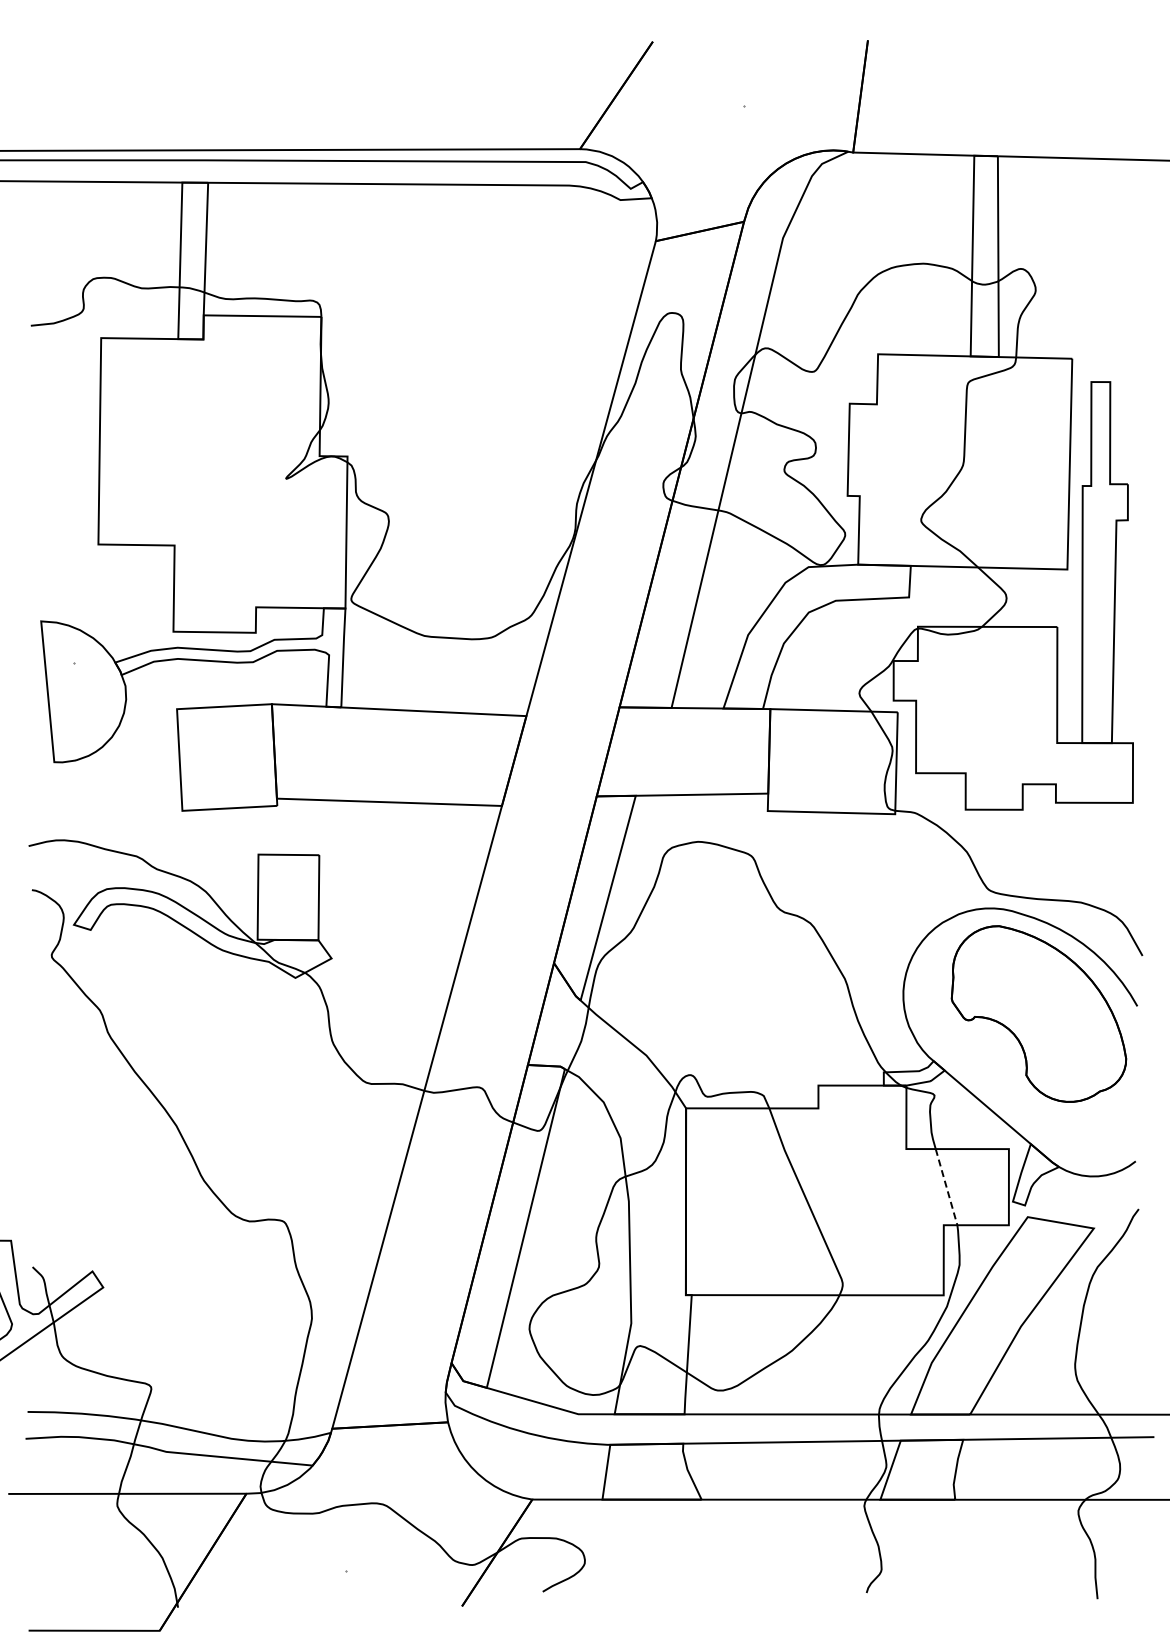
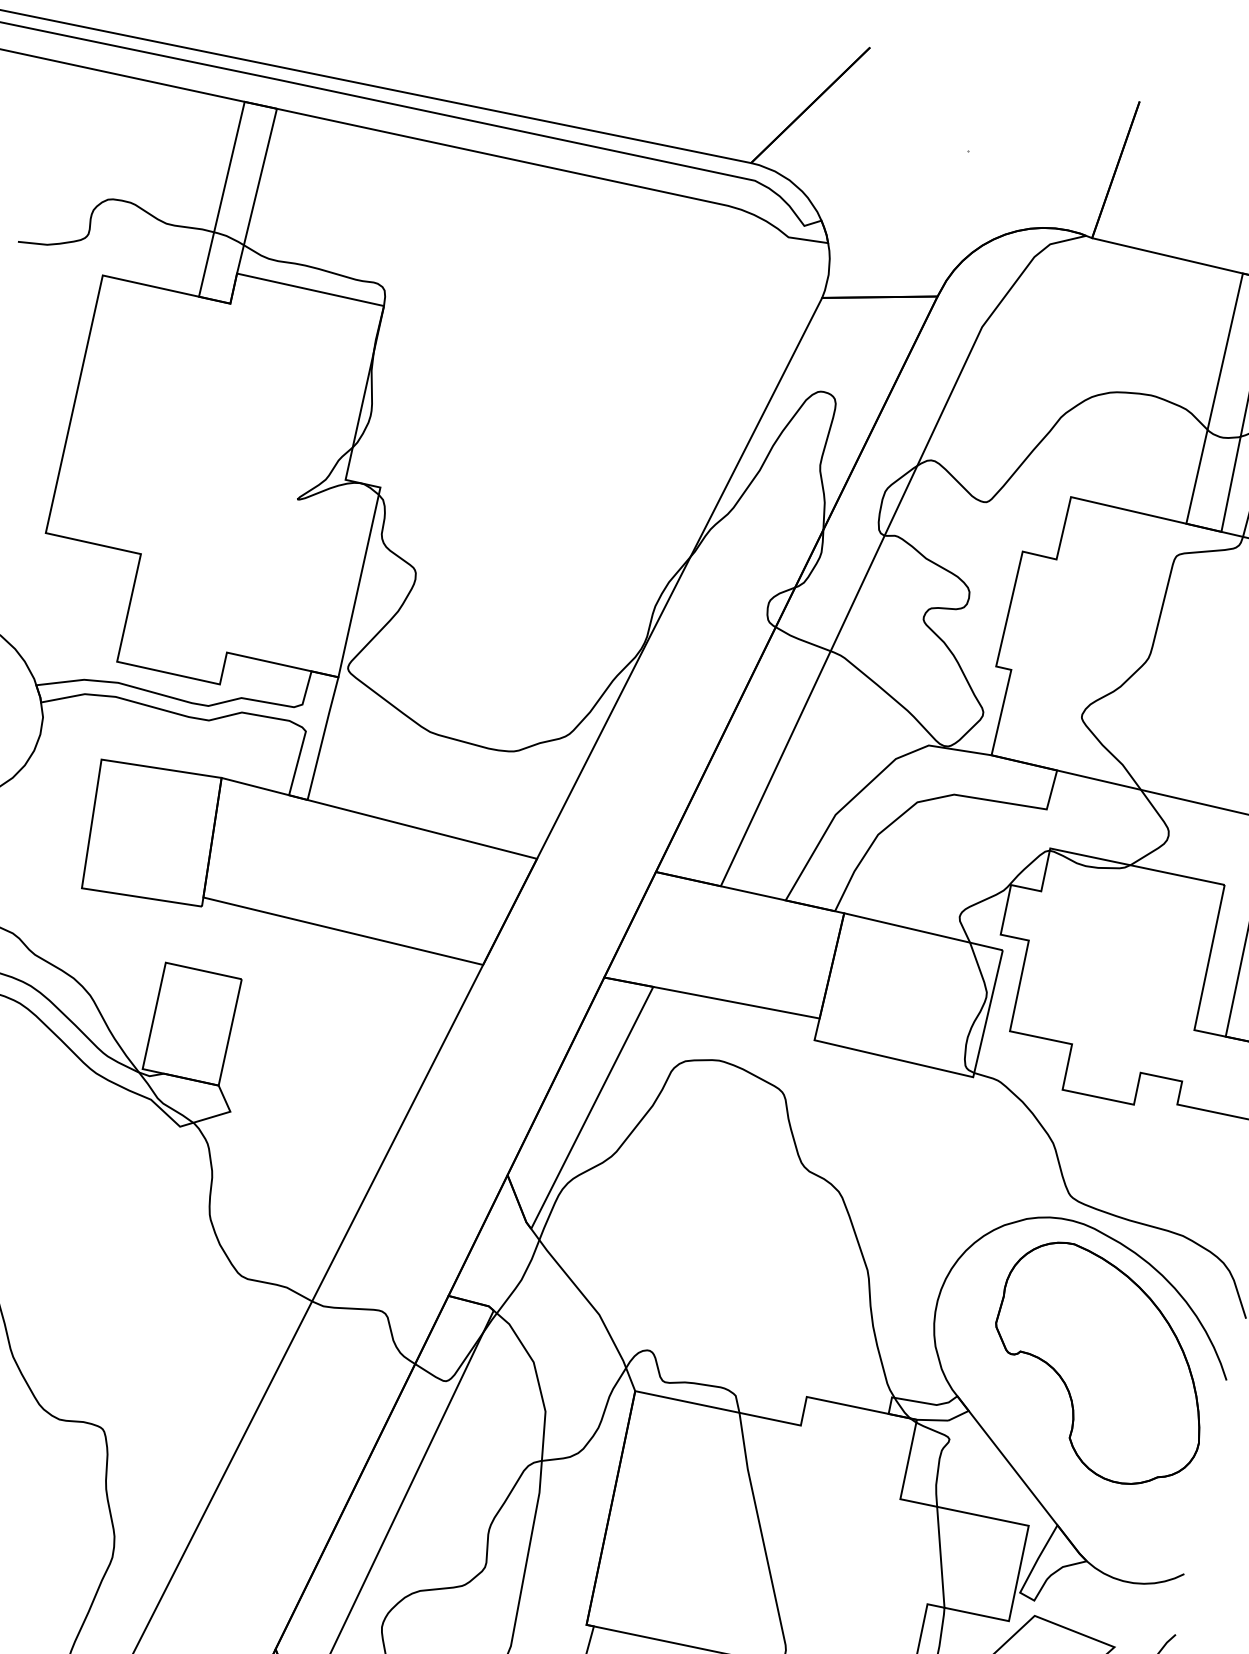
line: (946, 1187) -> (940, 1557), dashed -> solid

